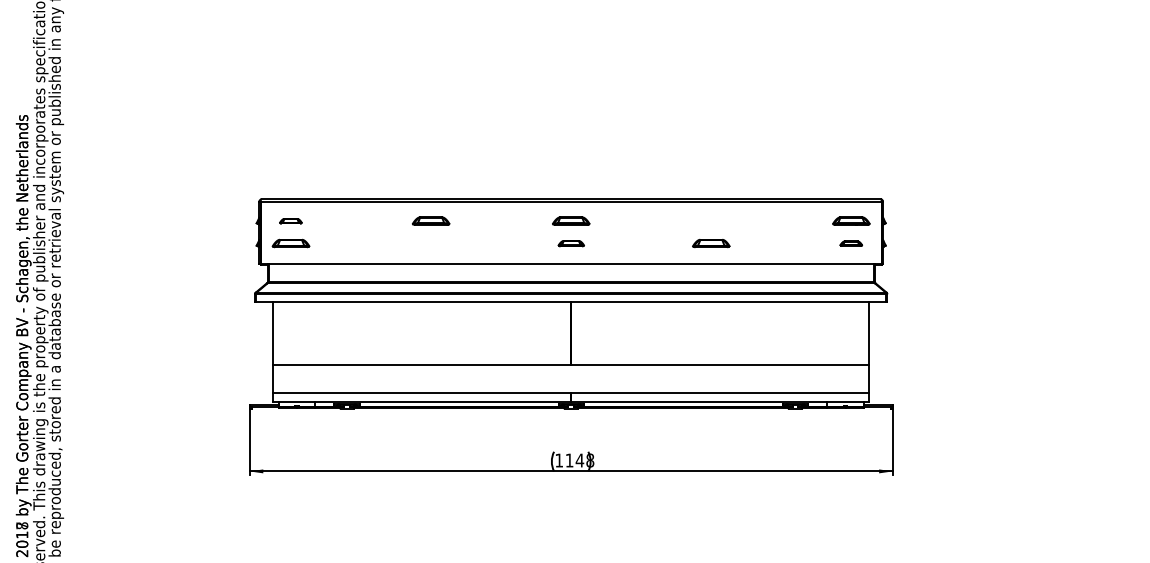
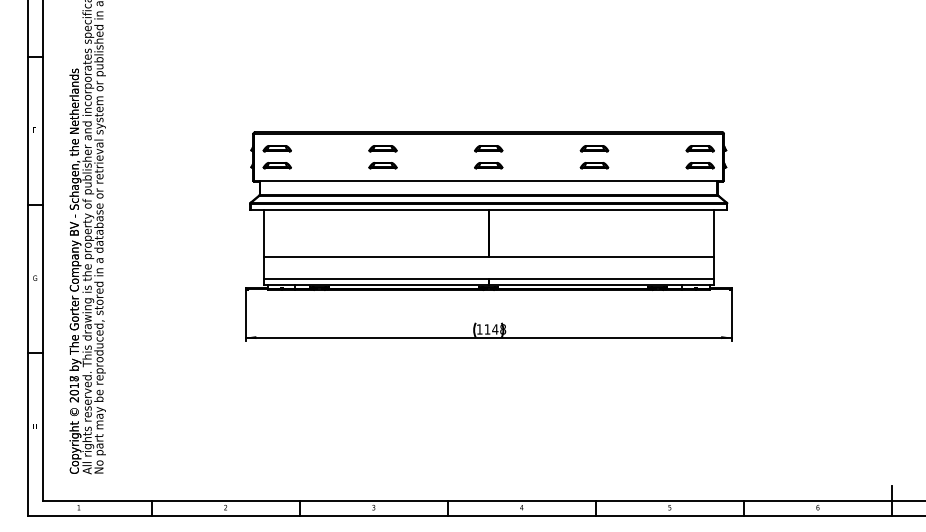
part: (290, 220) -> (276, 148), size x1.67
part: (711, 220) -> (594, 148), added
part: (430, 243) -> (382, 165), added
part: (570, 243) -> (488, 165), size x1.43
part: (850, 243) -> (699, 165), size x1.67

